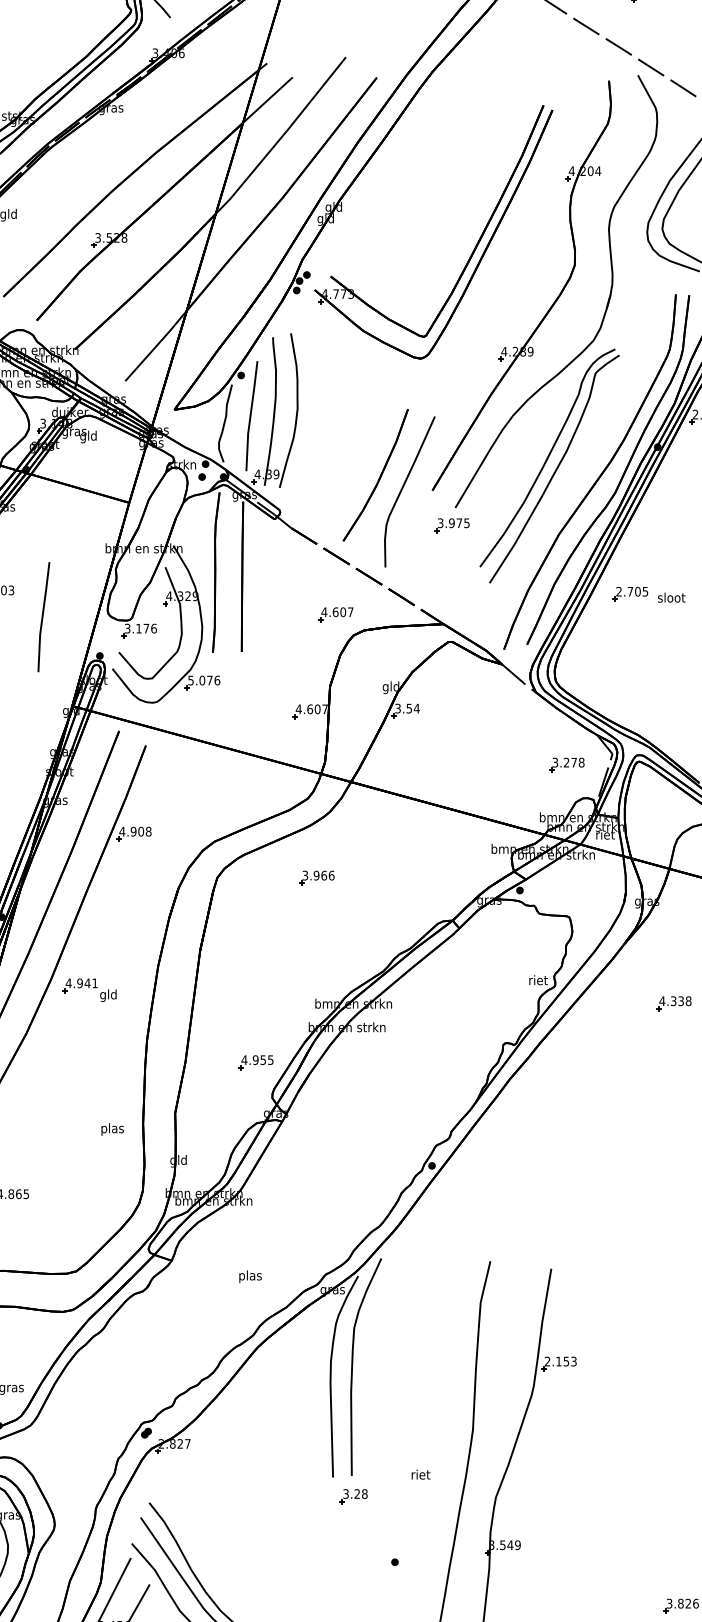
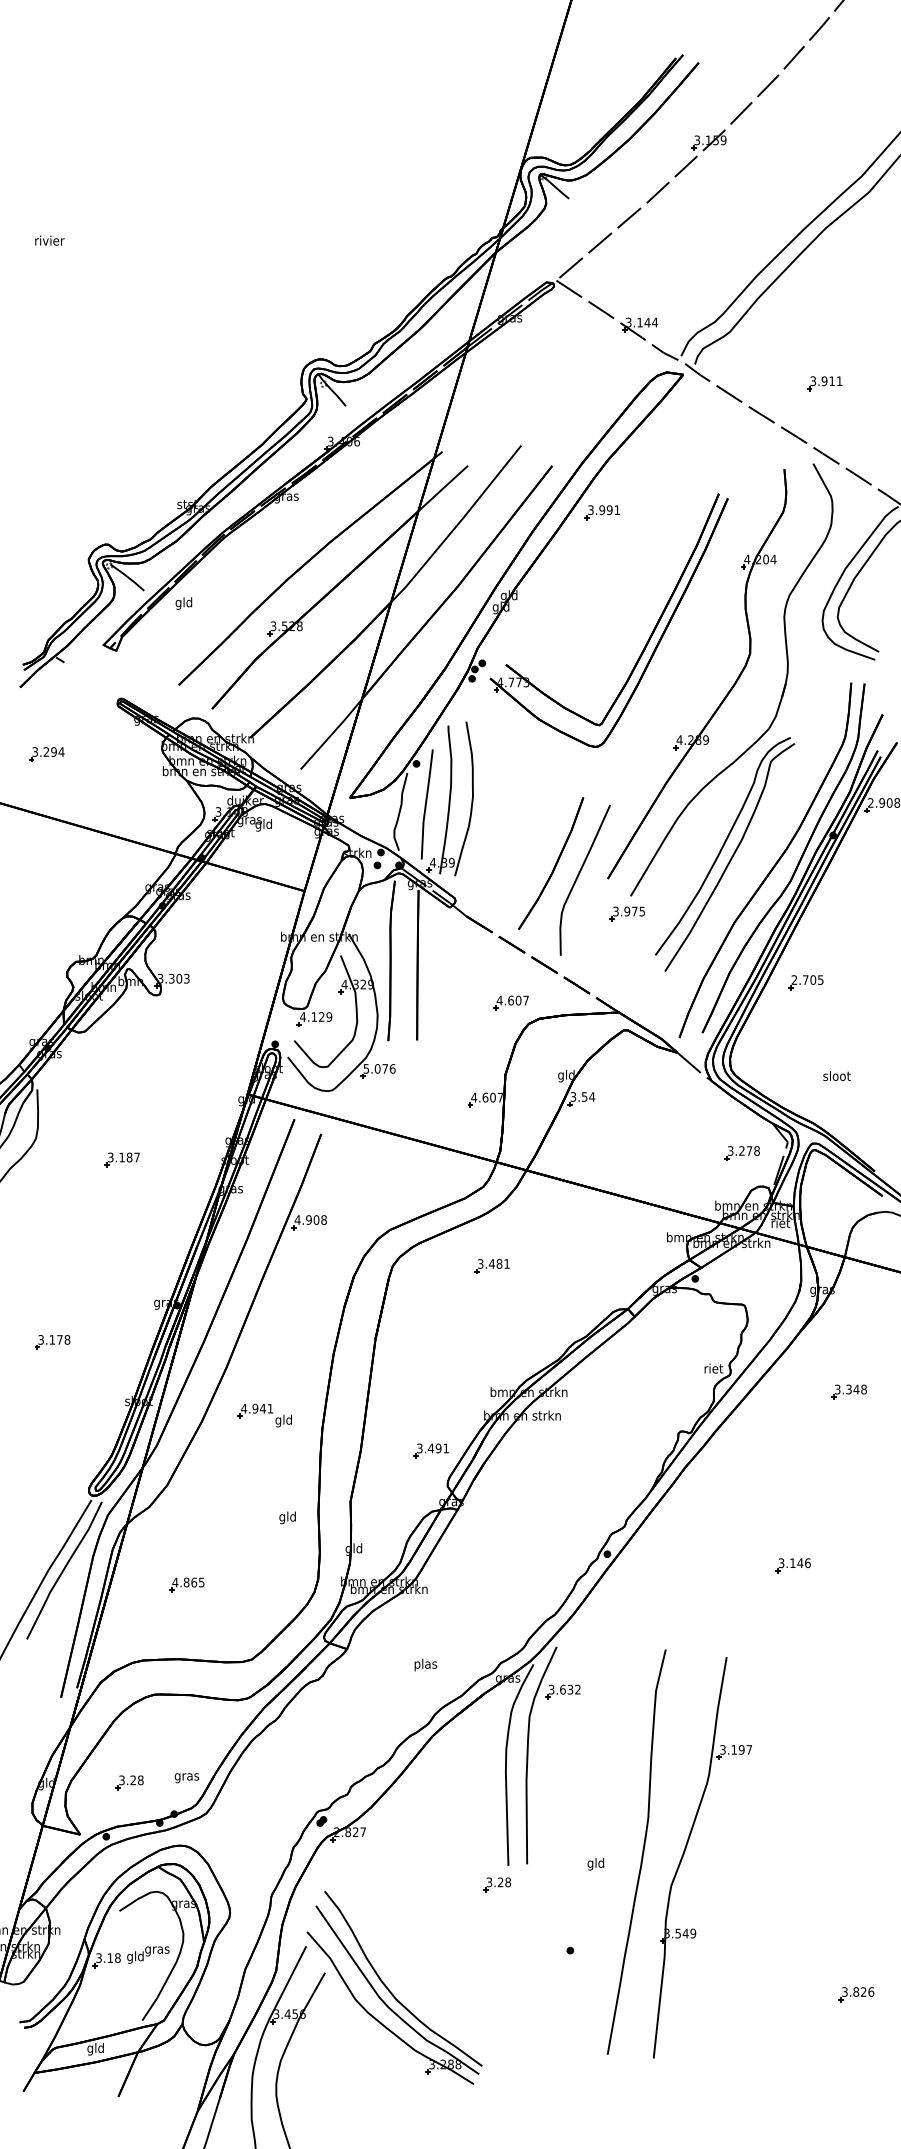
part: (426, 124) -> (601, 512), added
text: (671, 597) -> (836, 1075), moved
line: (43, 617) -> (218, 1005), removed
text: (140, 628) -> (315, 1016), 3.176 -> 4.129
text: (323, 875) -> (498, 1263), 3.966 -> 3.481
part: (89, 990) -> (264, 1415), moved
text: (671, 1001) -> (846, 1389), 4.338 -> 3.348
text: (257, 1060) -> (432, 1448), 4.955 -> 3.491
text: (112, 1129) -> (287, 1517), plas -> gld
part: (617, 1177) -> (792, 1565), added
part: (387, 1303) -> (562, 1691), added
text: (561, 1361) -> (736, 1749), 2.153 -> 3.197
text: (421, 1476) -> (596, 1864), riet -> gld
part: (354, 1496) -> (497, 1884), moved

